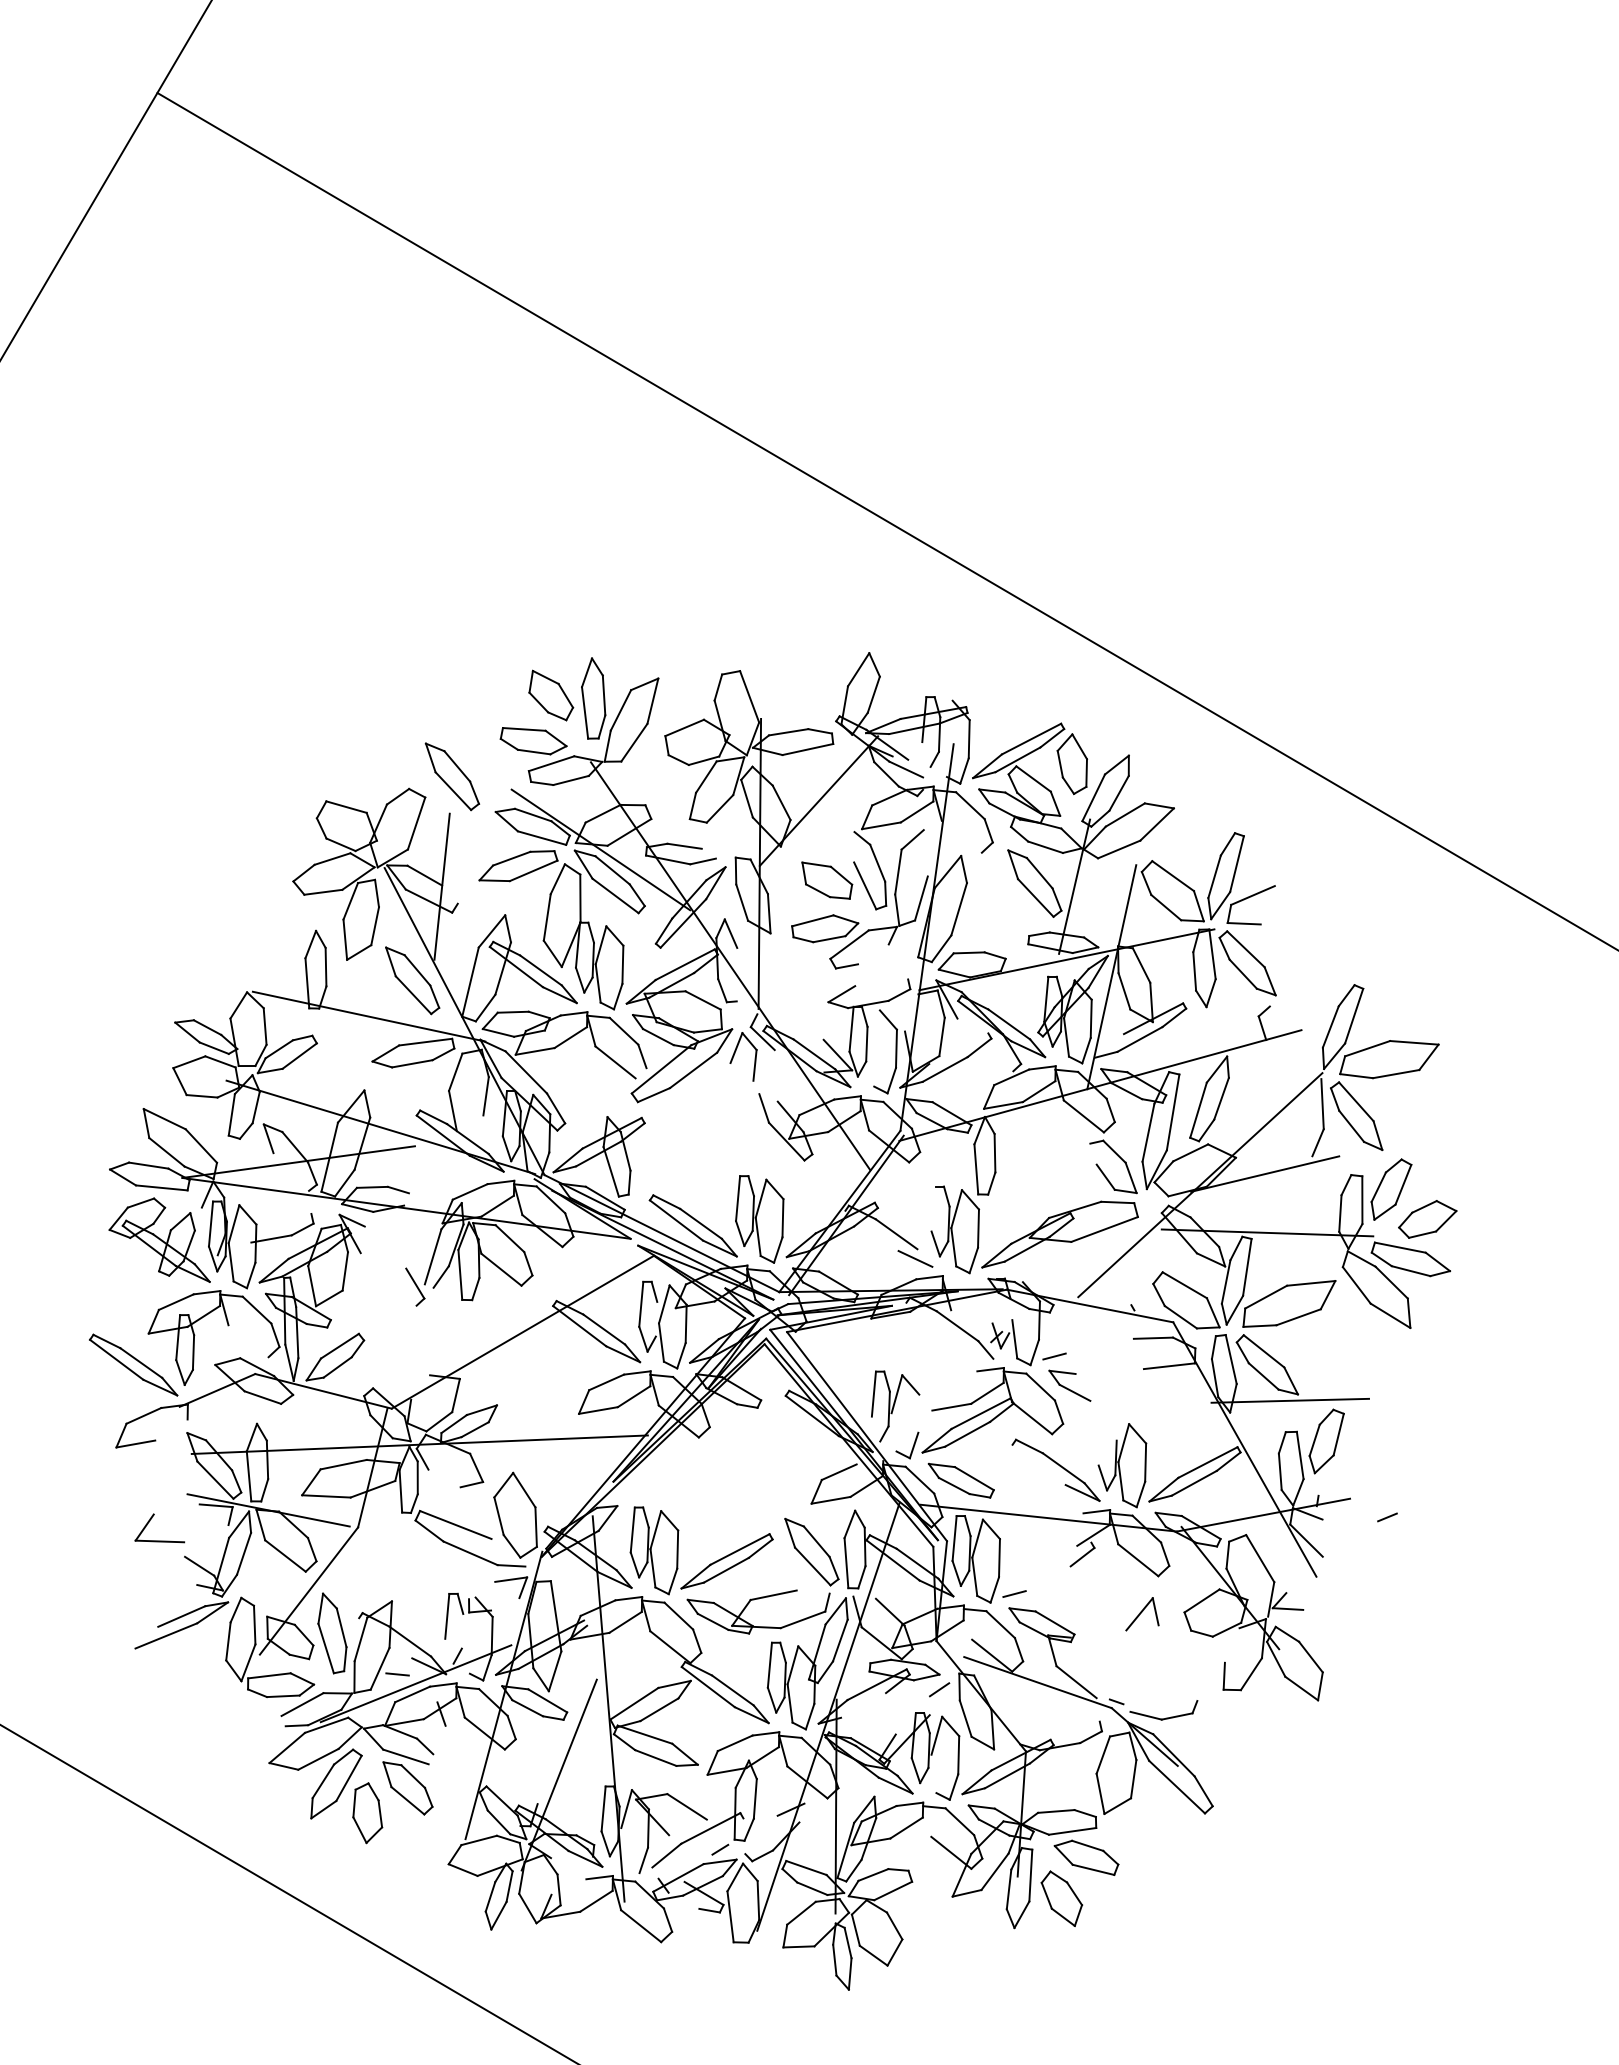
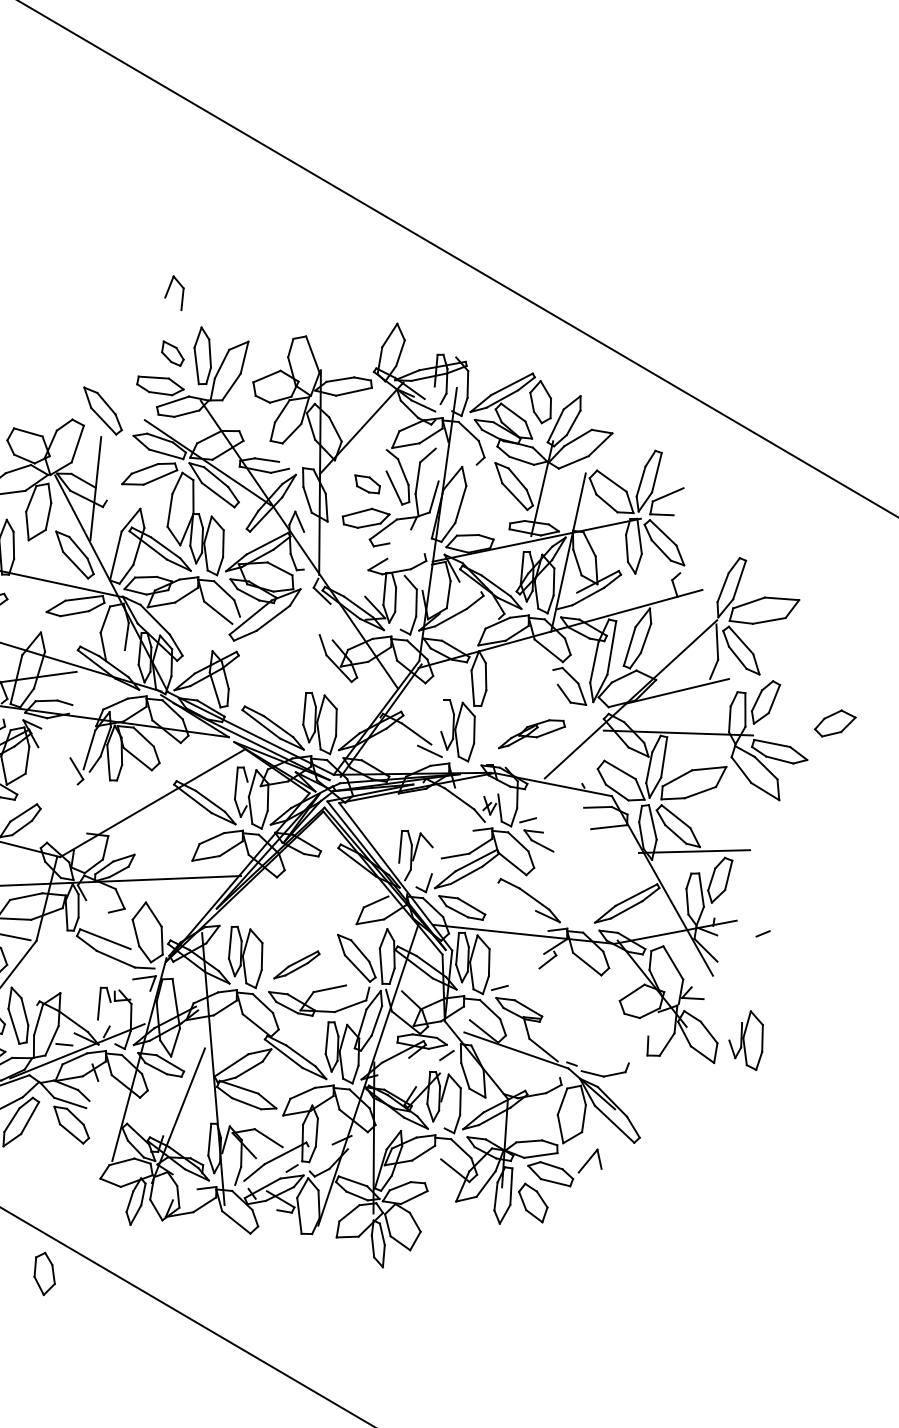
part: (551, 695) -> (173, 353), size x0.7
part: (827, 880) -> (367, 484), size x0.7
part: (735, 1053) -> (168, 290), moved
part: (1427, 1219) -> (835, 723), moved
part: (1059, 1234) -> (531, 734), size x0.6
part: (1122, 1465) -> (746, 1040), moved
part: (726, 1561) -> (296, 964), size x0.7
part: (1142, 1614) -> (590, 1161), moved
part: (367, 1813) -> (44, 1274), moved

